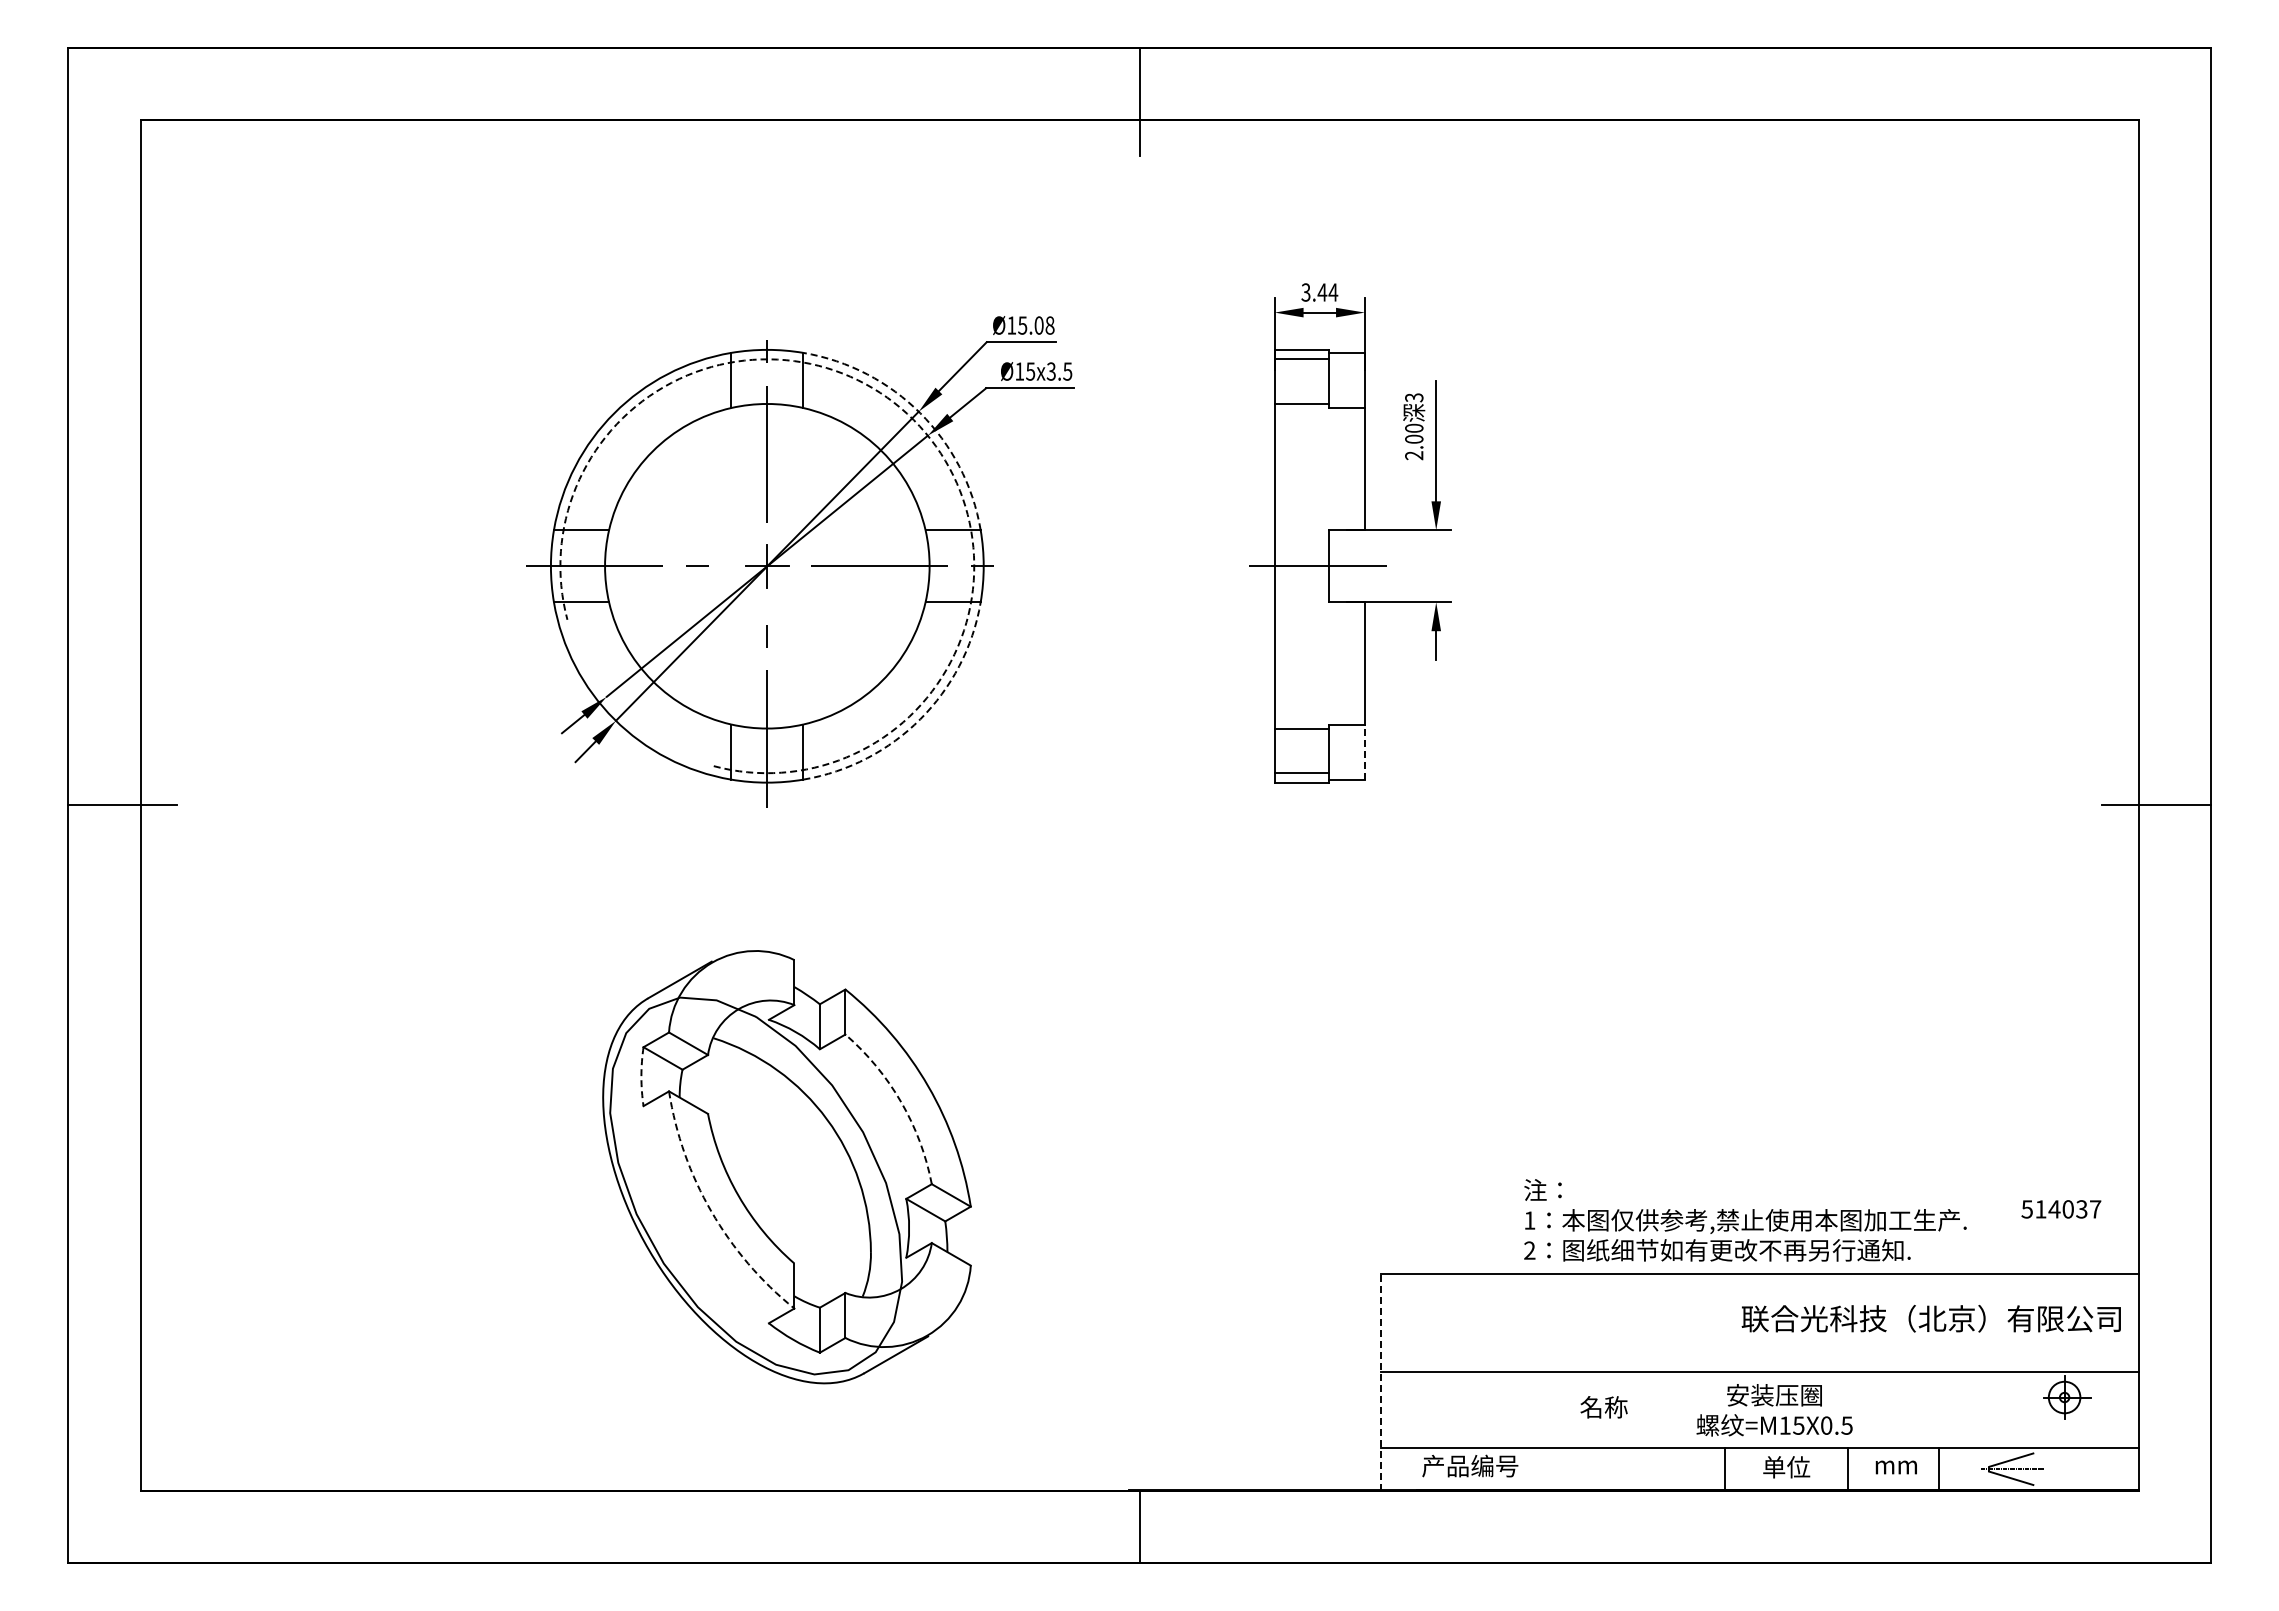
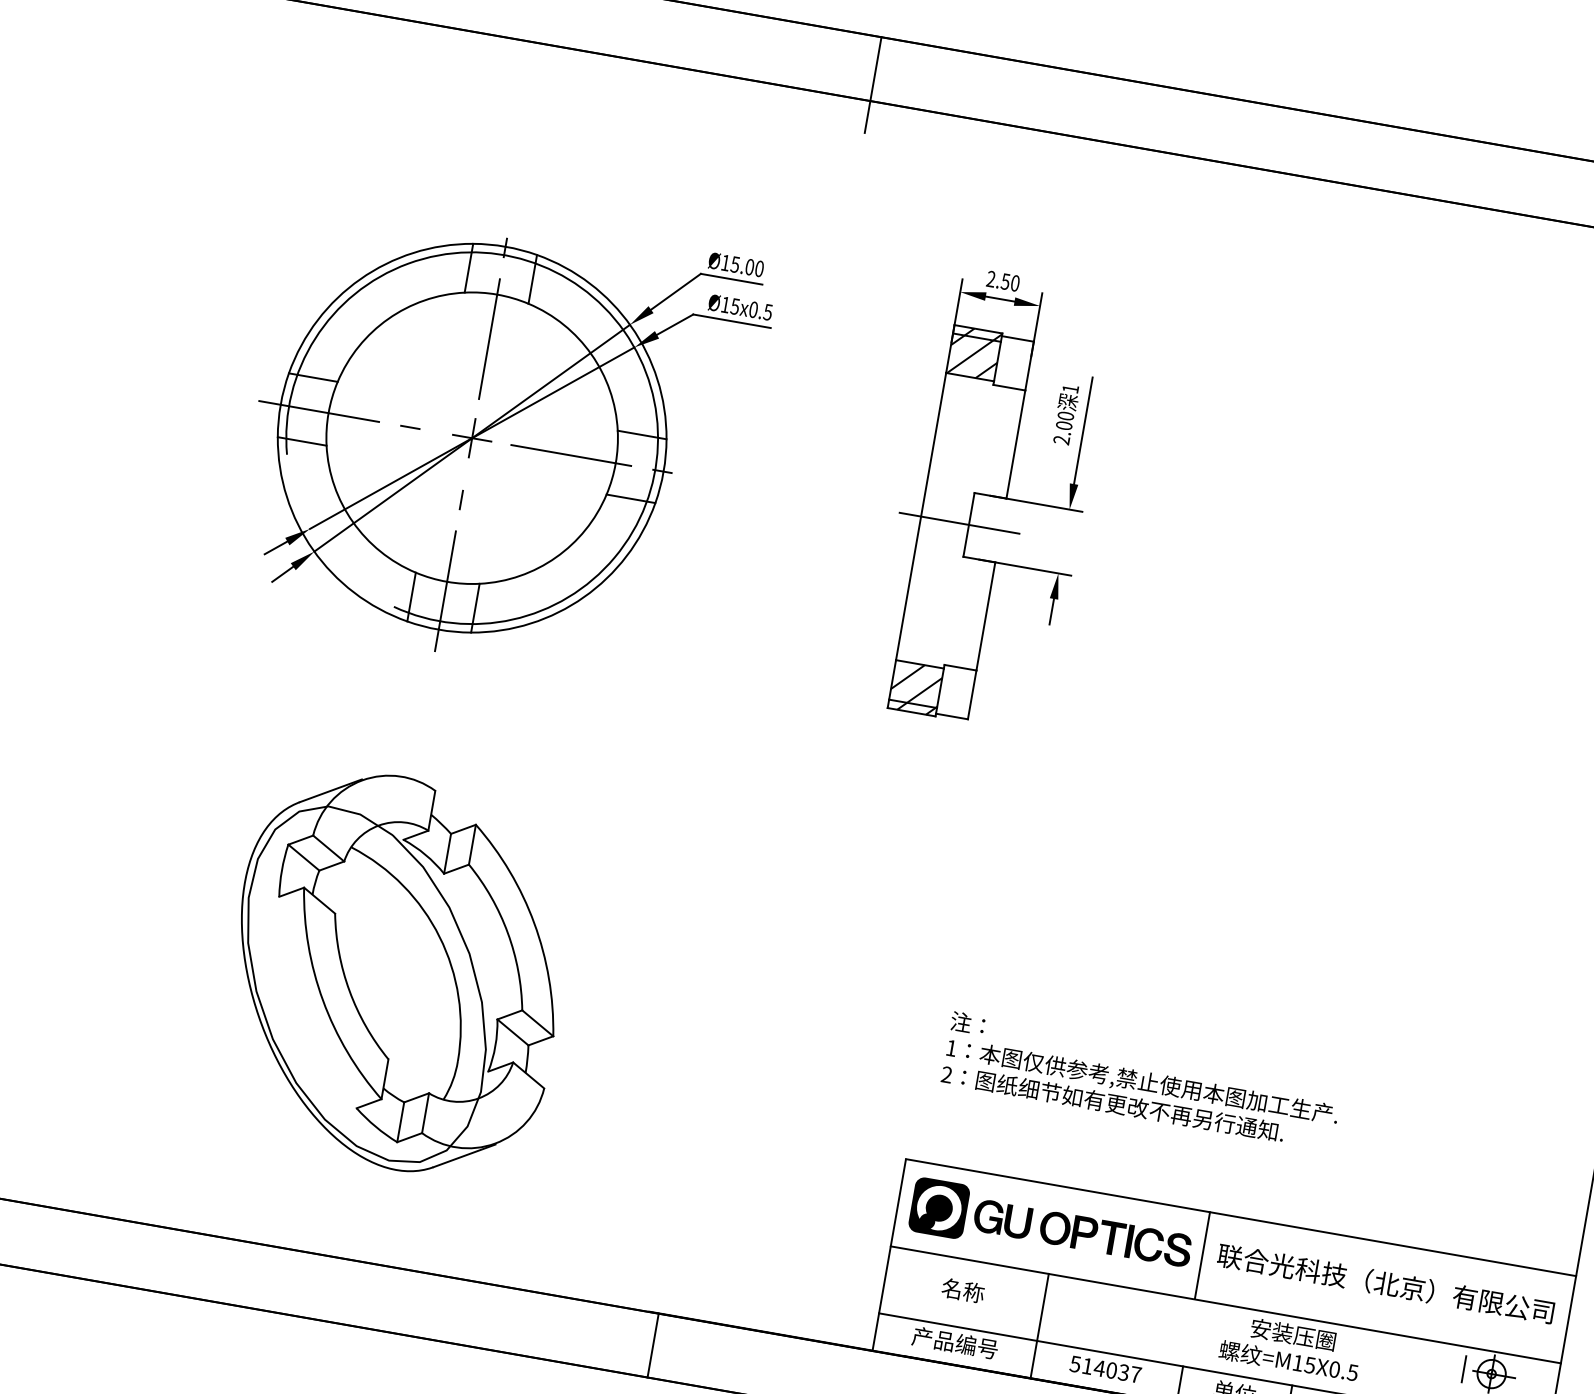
text: (1319, 292) -> (1003, 281), 3.44 -> 2.50
text: (1049, 325) -> (759, 268), Ø15.08 -> Ø15.00
text: (1050, 371) -> (752, 309), Ø15x3.5 -> Ø15x0.5
hatch: (1301, 376) -> (974, 352), added
text: (1414, 397) -> (1070, 388), 3 -> 1
arc: (920, 413) -> (631, 326), dashed -> solid
arc: (913, 419) -> (624, 330), dashed -> solid
arc: (920, 719) -> (584, 597), dashed -> solid
line: (1364, 752) -> (971, 695), dashed -> solid
hatch: (1301, 755) -> (915, 688), added
arc: (641, 1076) -> (282, 870), dashed -> solid
arc: (901, 1102) -> (508, 933), dashed -> solid
text: (2061, 1209) -> (1105, 1369), moved
arc: (711, 1211) -> (323, 1000), dashed -> solid
text: (1745, 1220) -> (1142, 1081), moved
part: (1553, 1321) -> (1051, 1227), added
line: (1724, 1322) -> (1202, 1255), added
line: (1381, 1382) -> (889, 1255), dashed -> solid
line: (2033, 1397) -> (1464, 1369), added
text: (1603, 1407) -> (962, 1290), moved
text: (1774, 1410) -> (1290, 1348), moved
line: (1559, 1431) -> (1039, 1326), added

